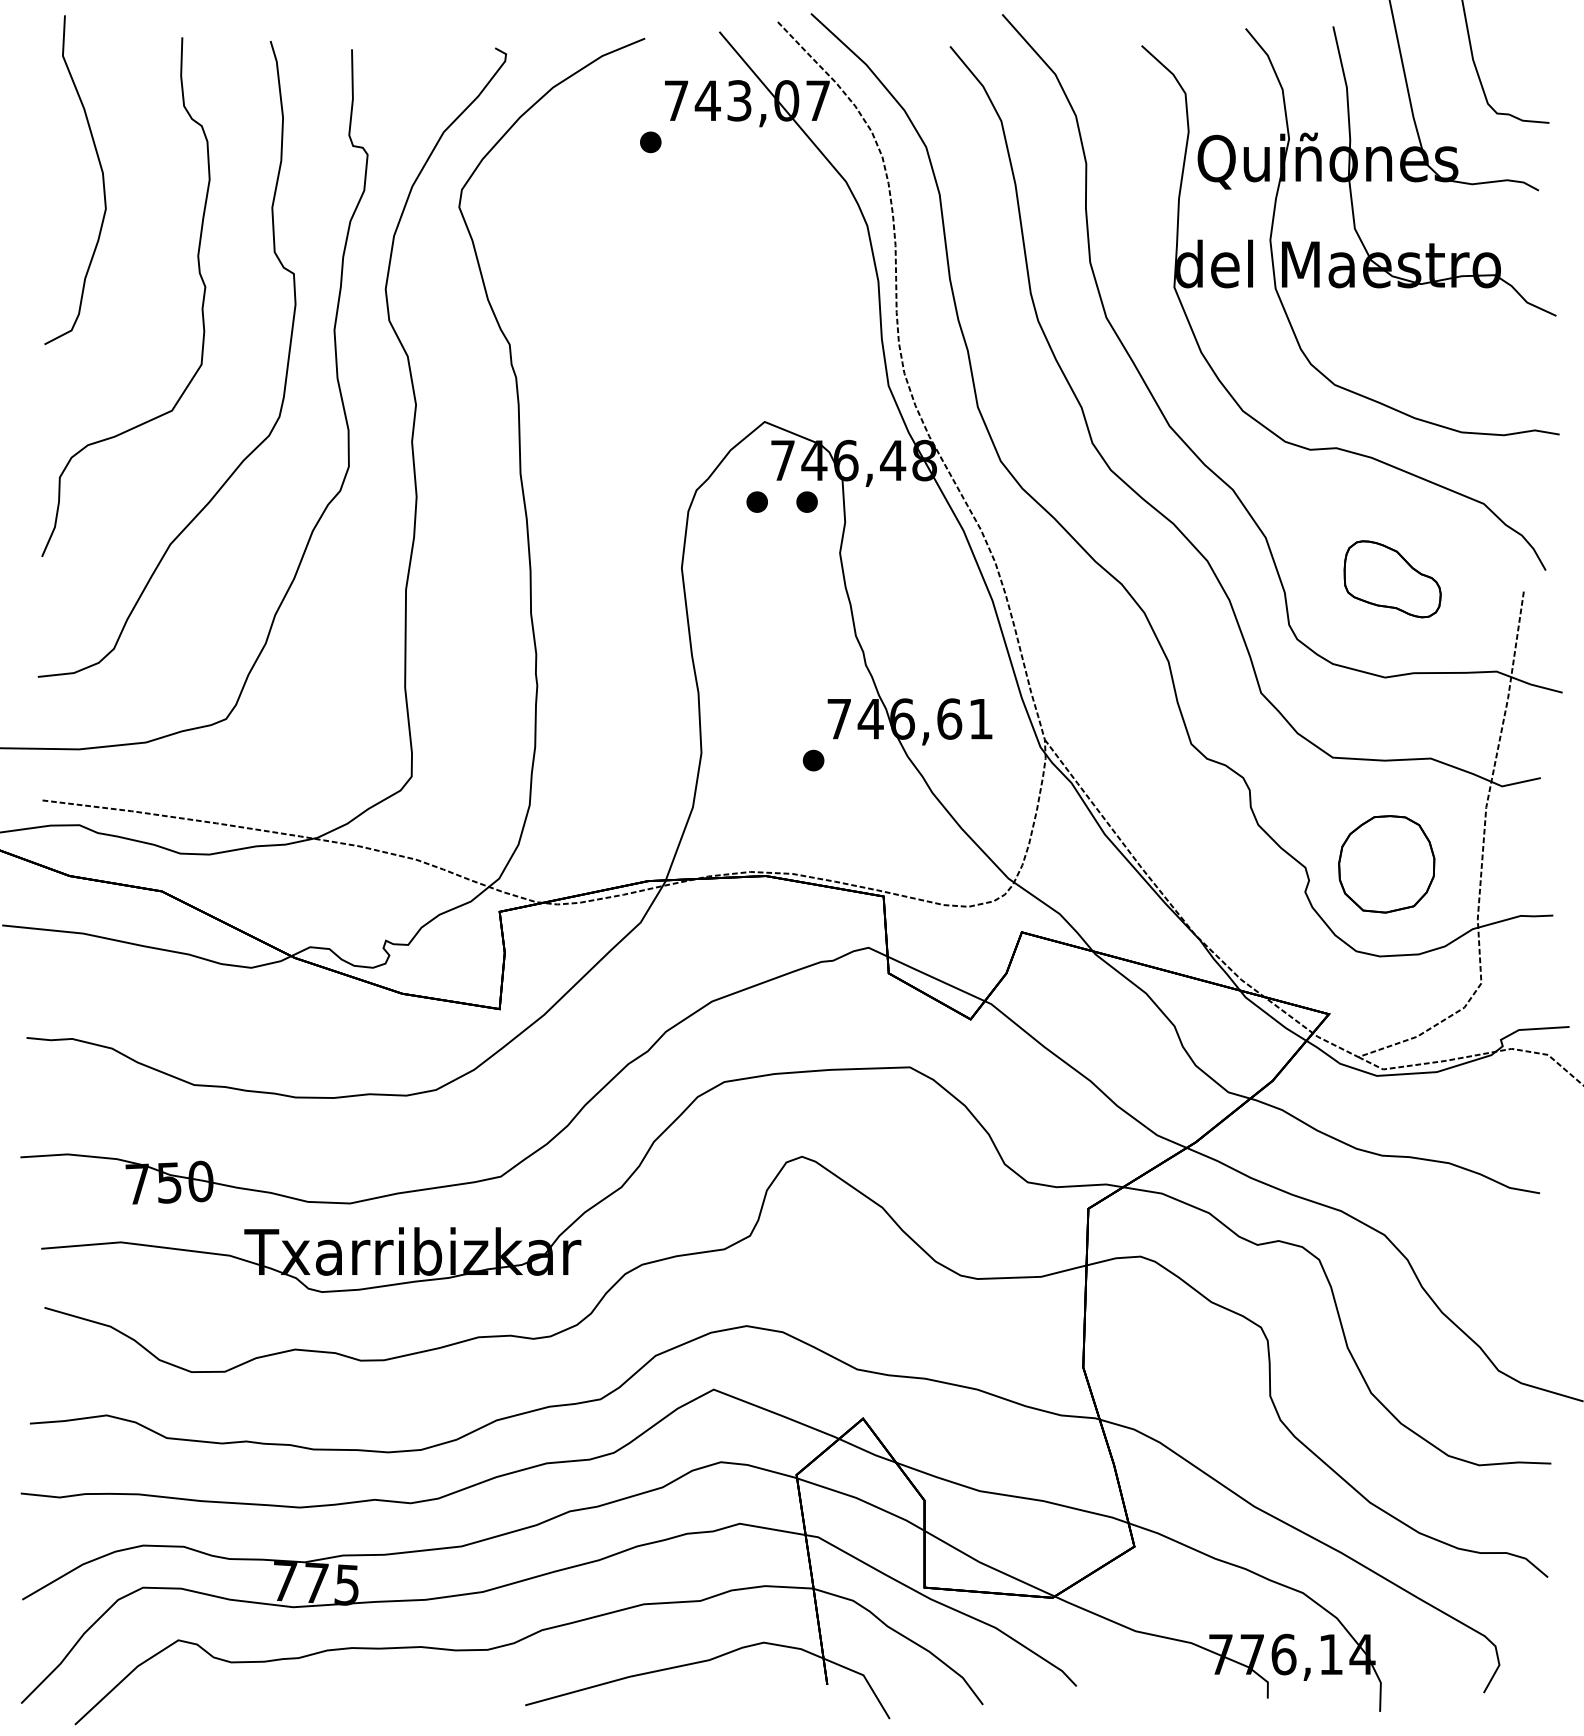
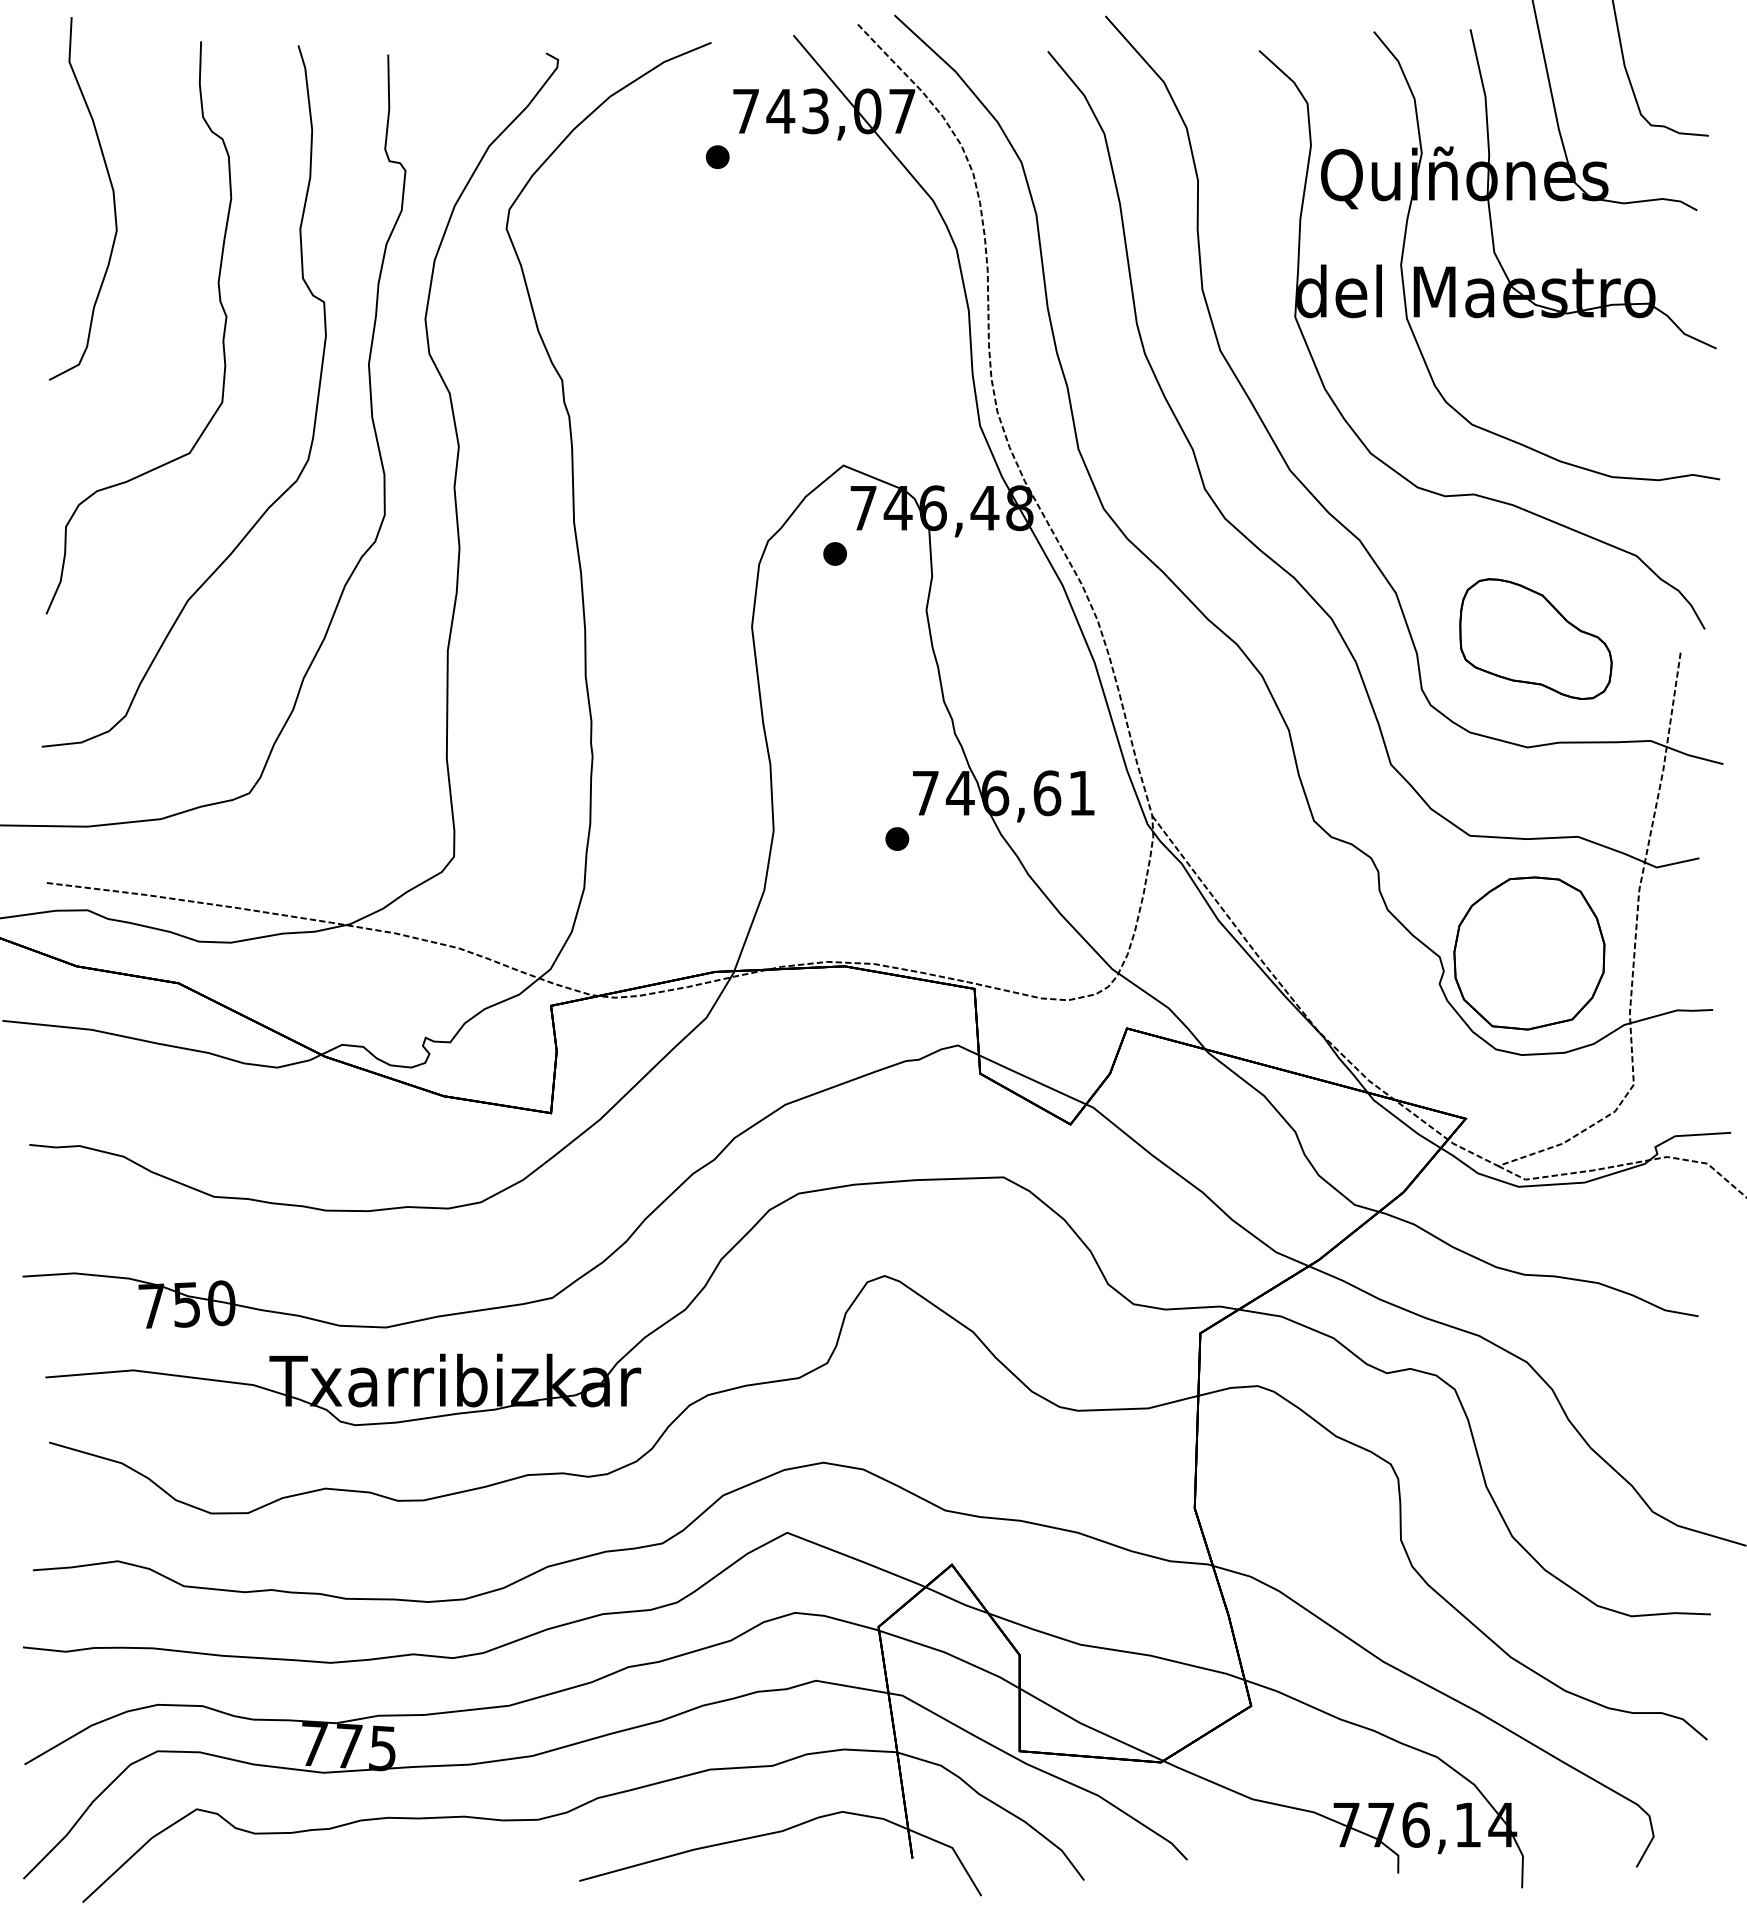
part: (806, 501) -> (889, 553), removed
part: (1392, 578) -> (1535, 638), size x1.43
part: (1386, 864) -> (1529, 953), size x1.43

